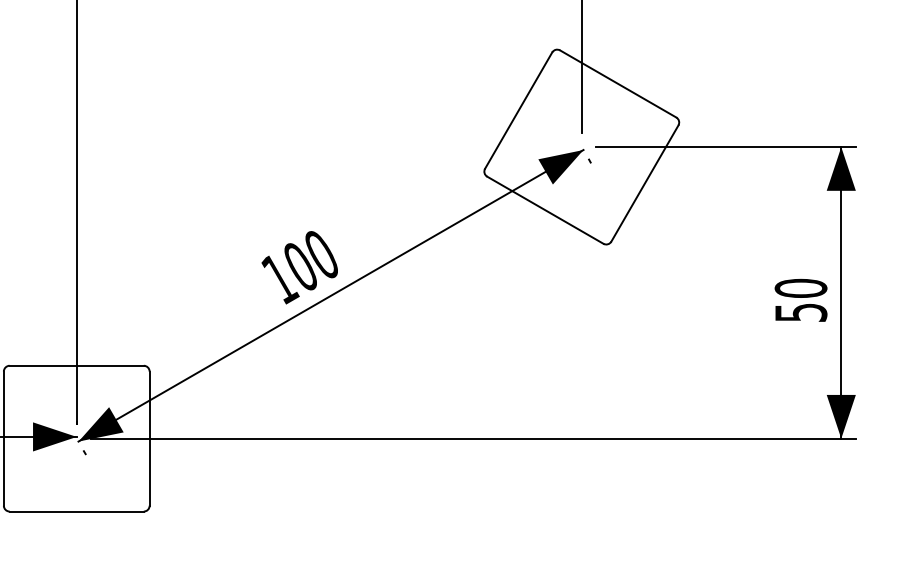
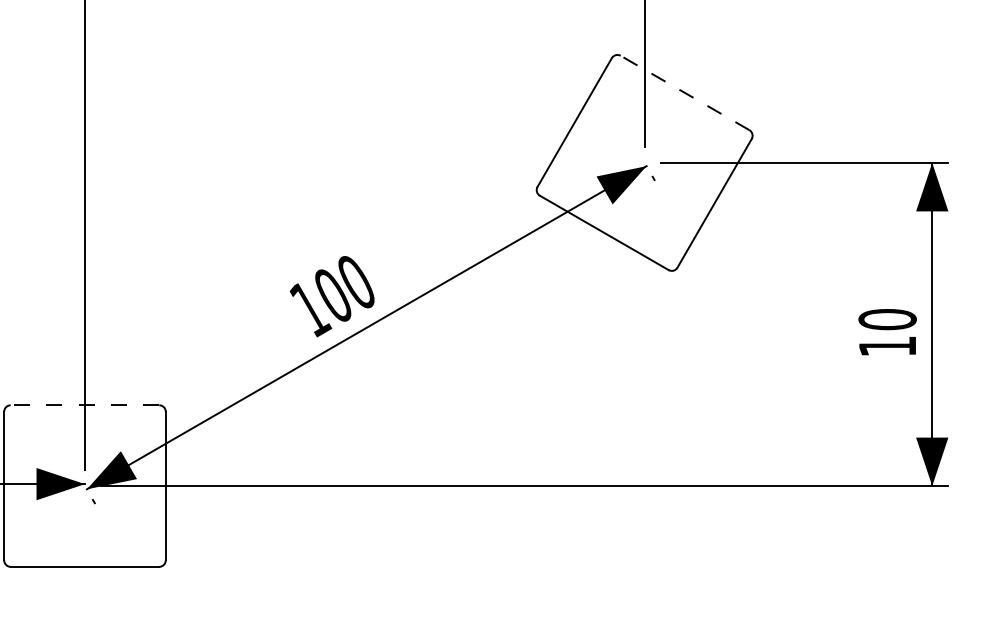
line: (617, 83) -> (684, 92), solid -> dashed
text: (801, 312) -> (888, 346), 50 -> 10
line: (76, 365) -> (84, 404), solid -> dashed

